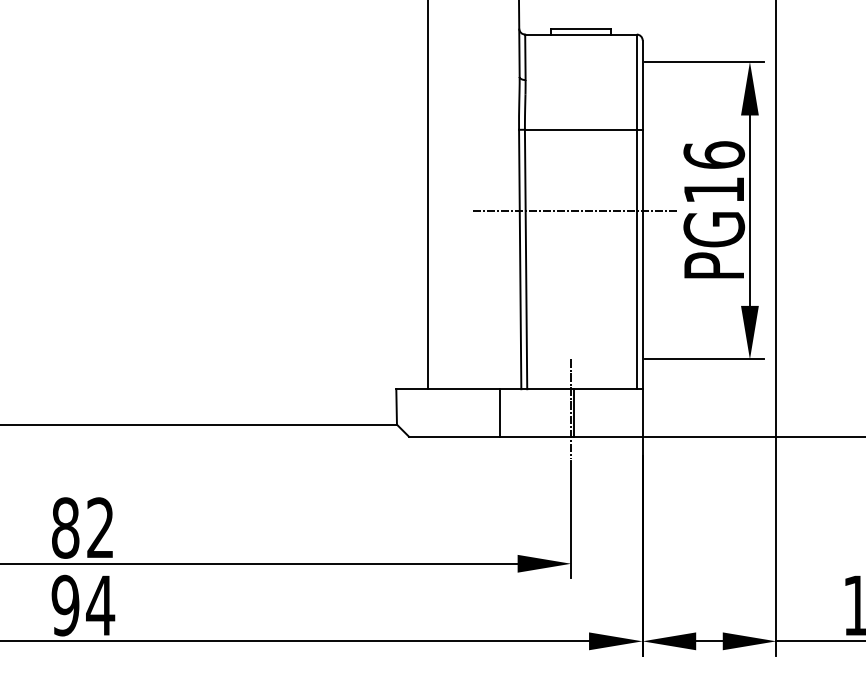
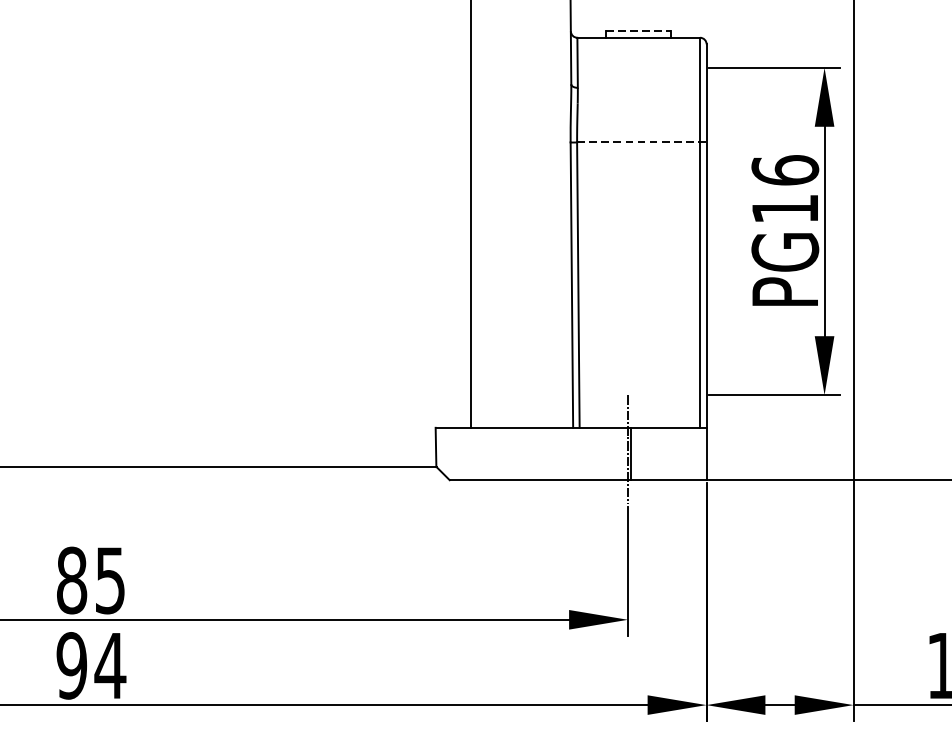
line: (580, 28) -> (638, 31), solid -> dashed
line: (583, 129) -> (641, 142), solid -> dashed
line: (574, 210) -> (631, 231), removed
line: (499, 412) -> (549, 453), removed
text: (100, 527) -> (110, 579), 82 -> 85

